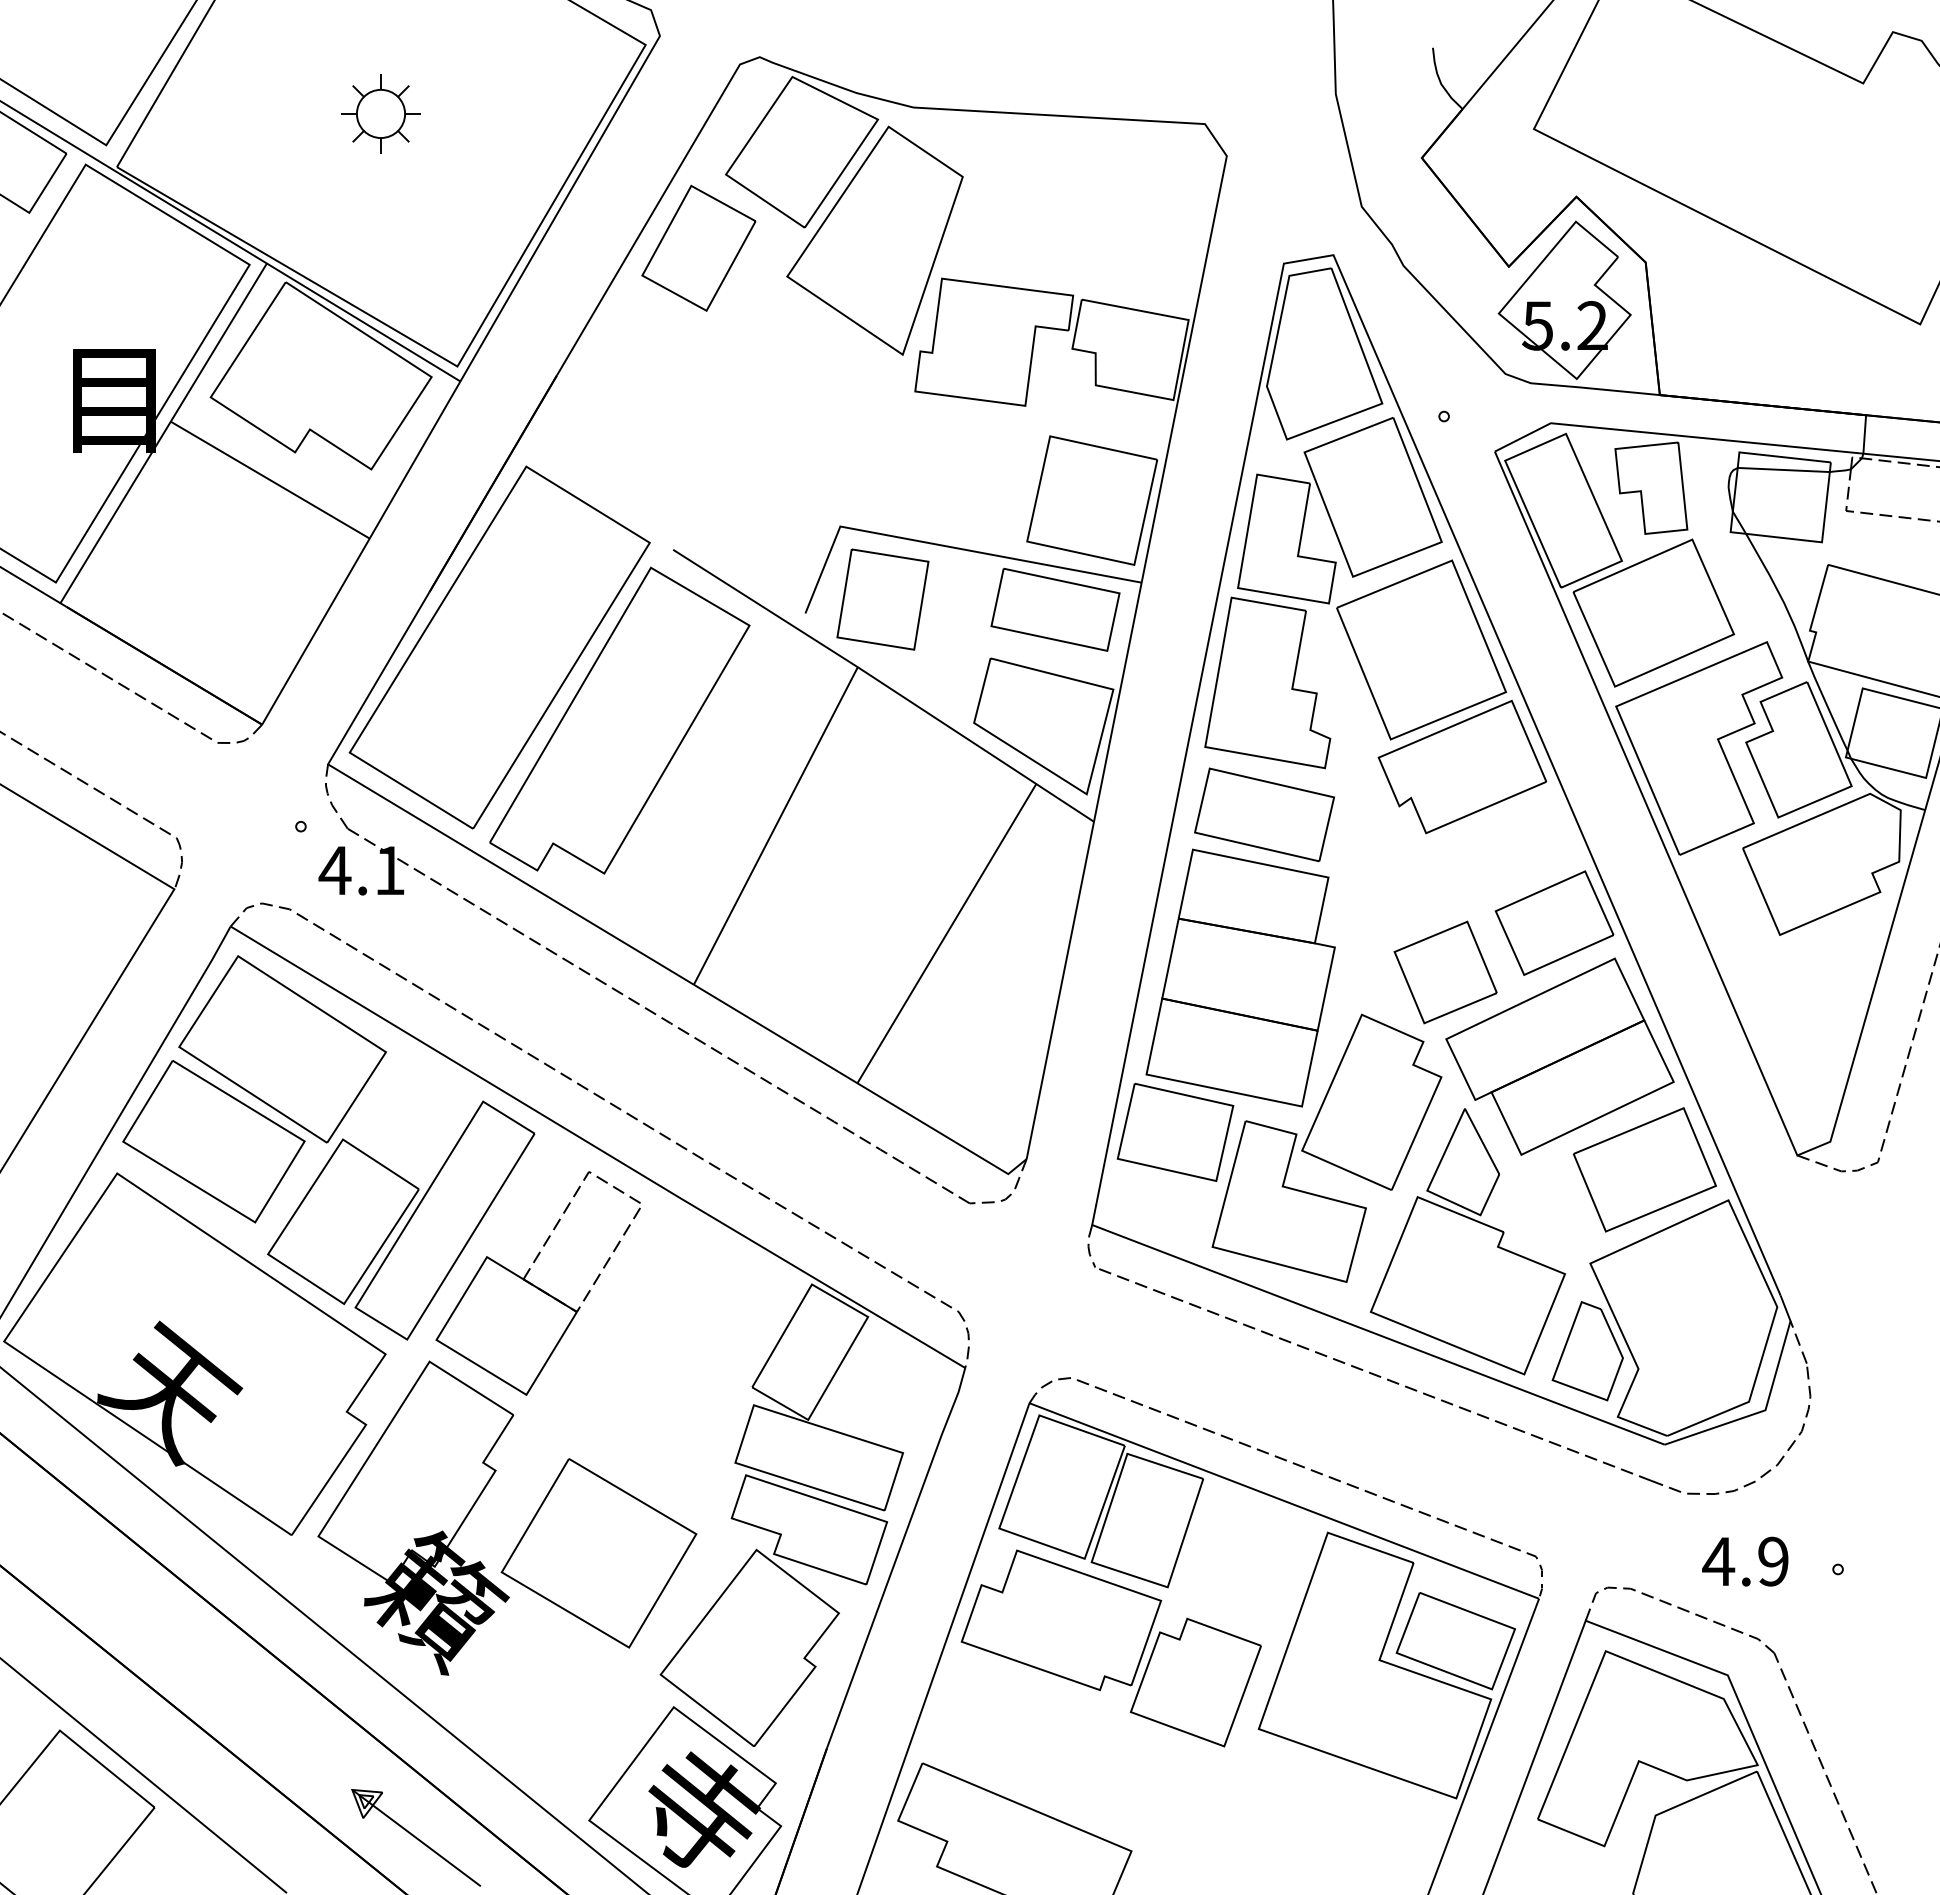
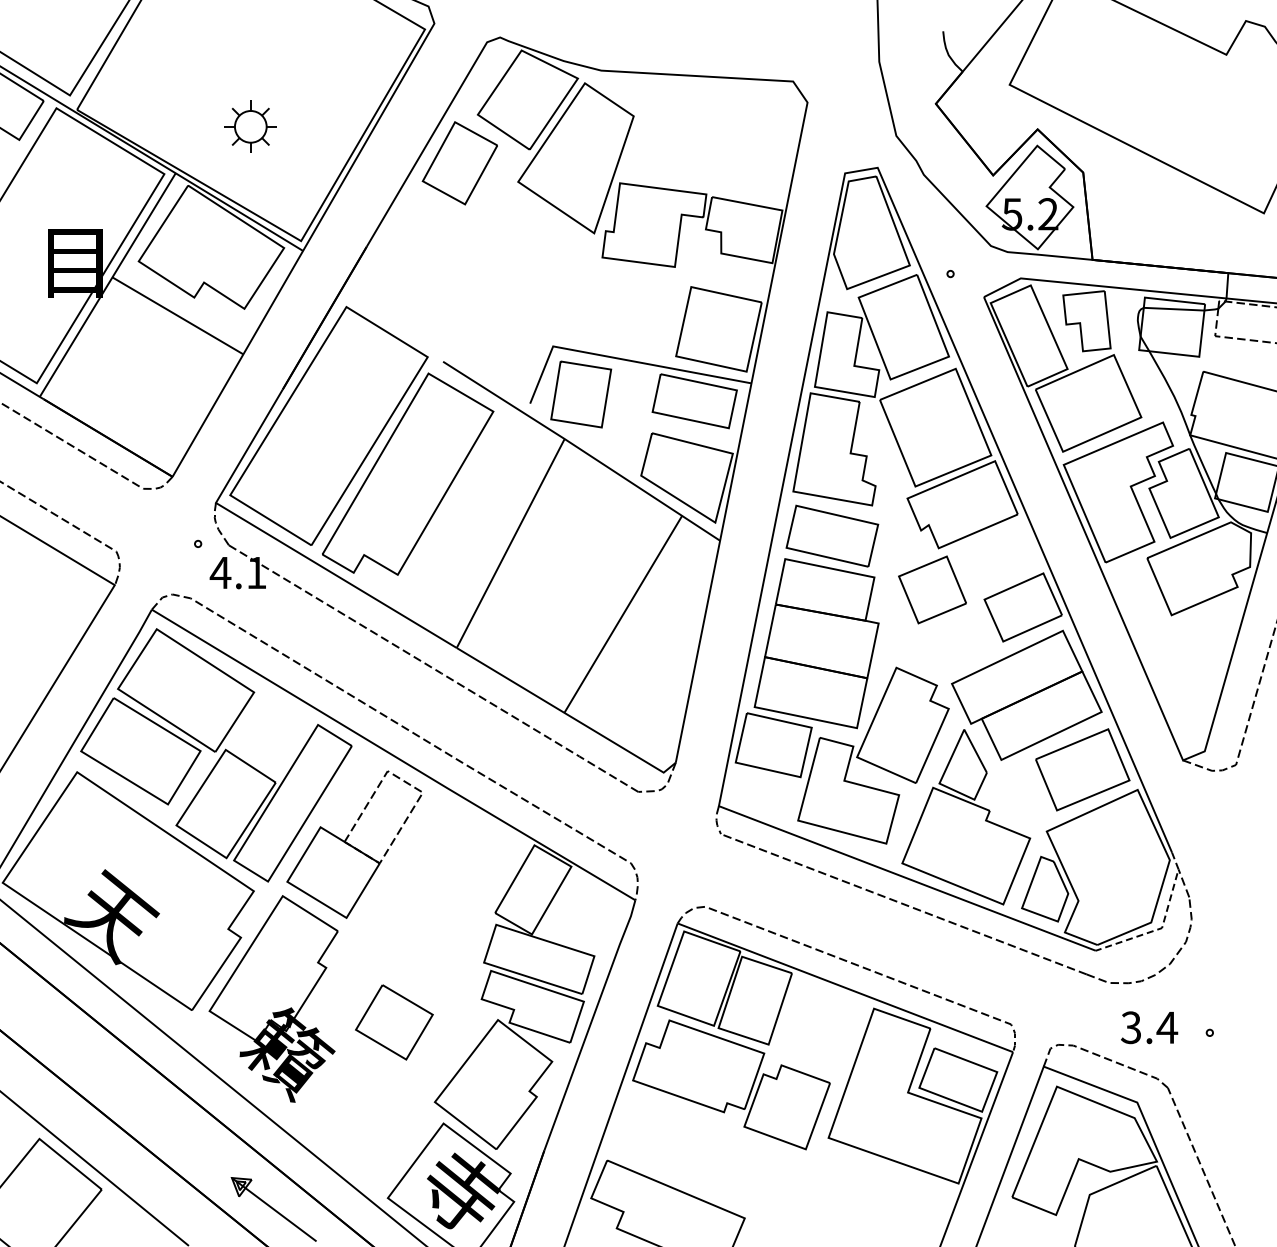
part: (380, 113) -> (250, 126), moved
part: (1445, 971) -> (932, 589), moved
line: (1767, 1404) -> (1163, 924), solid -> dashed
part: (599, 1553) -> (394, 1022), size x0.6
text: (1746, 1561) -> (1149, 1027), 4.9 -> 3.4

